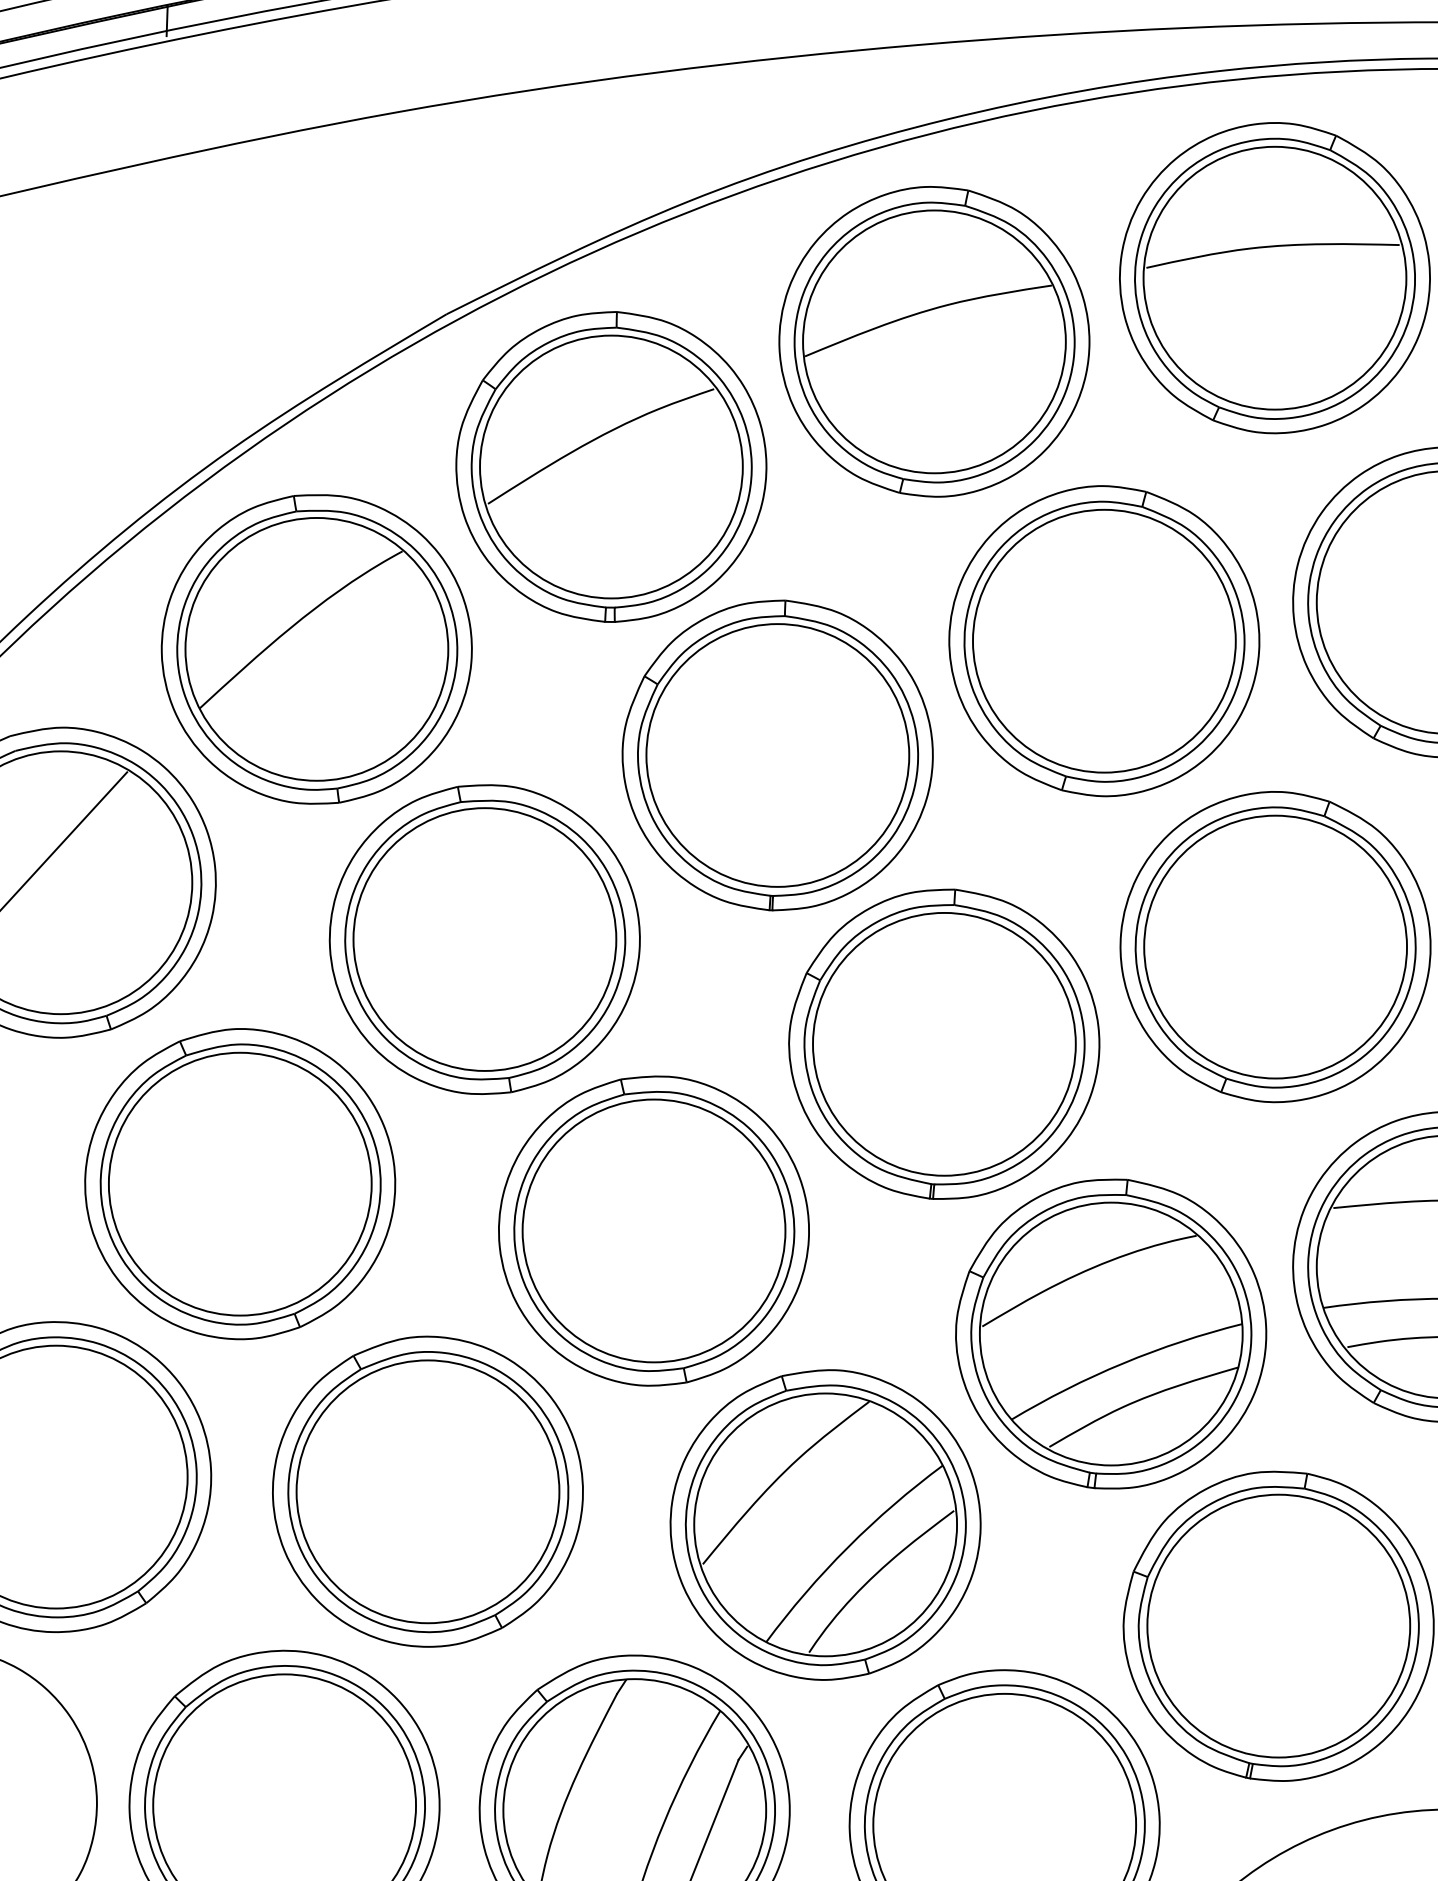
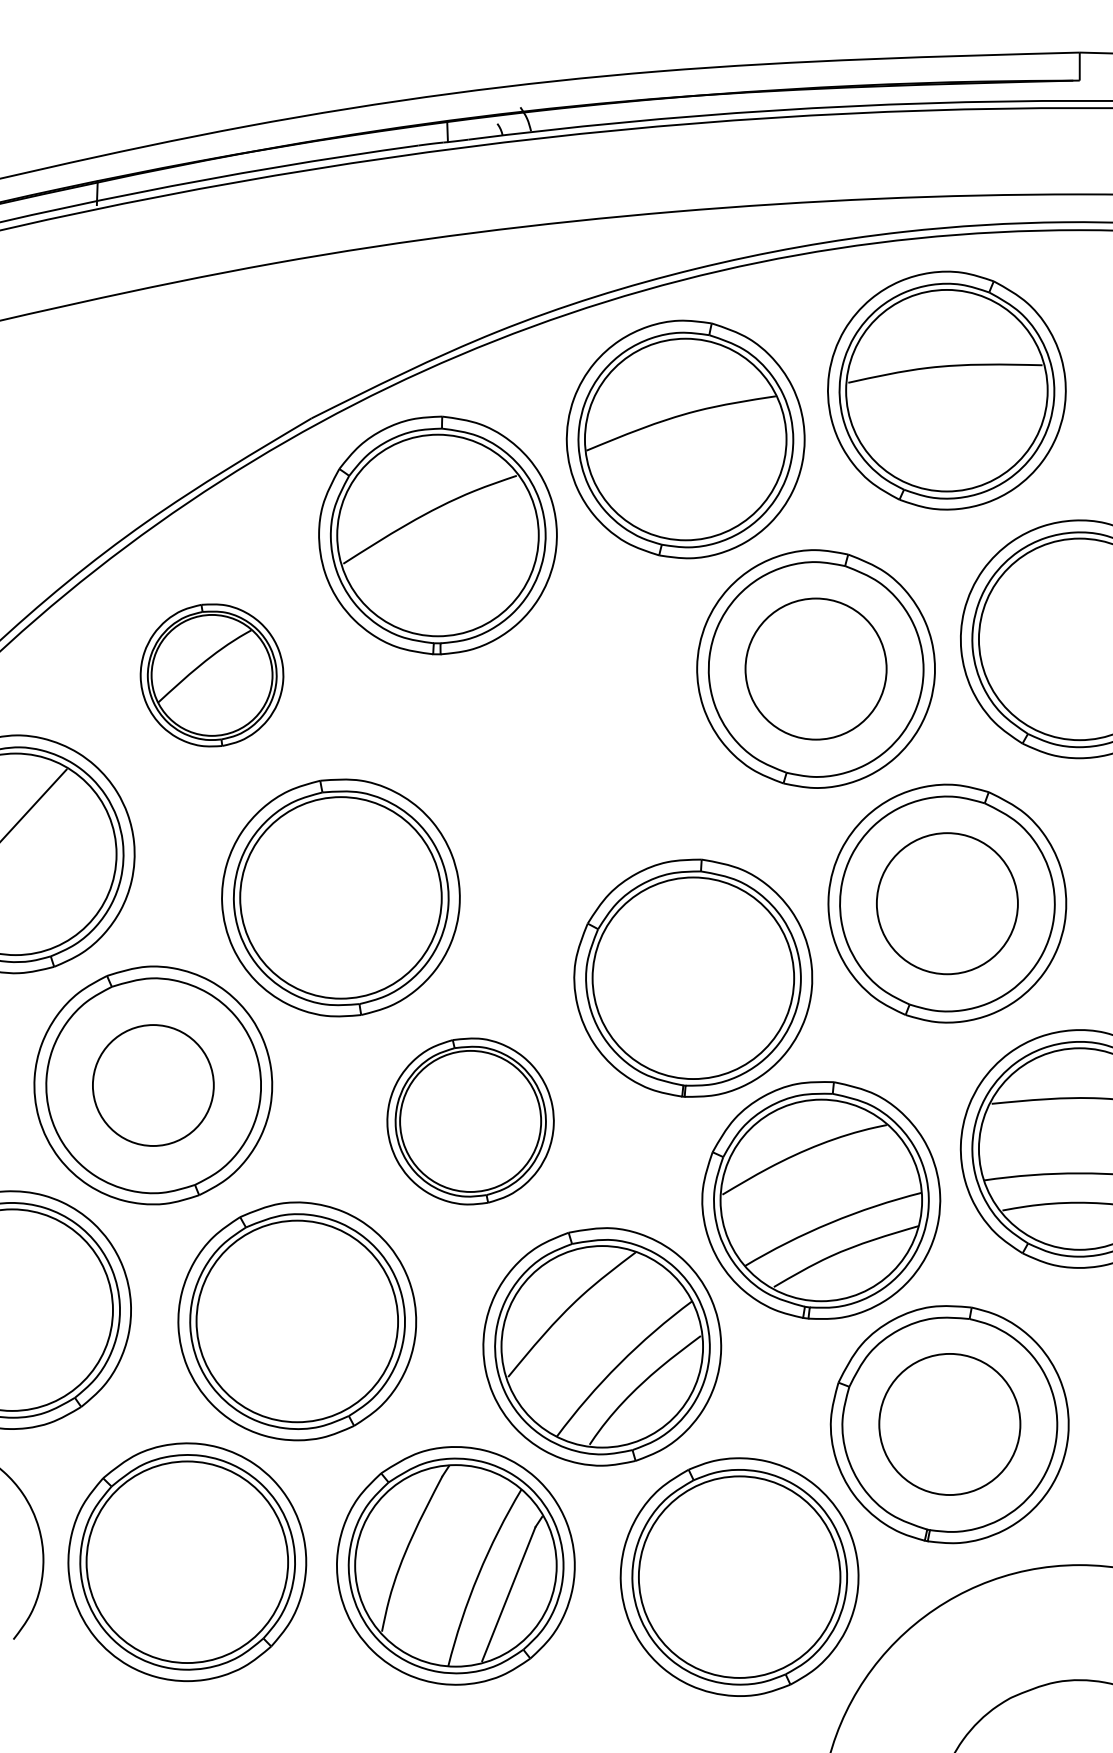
circle: (1103, 640) -> (815, 668), size x0.7
part: (316, 649) -> (211, 675), size x0.6
part: (777, 755) -> (565, 756), removed
circle: (1275, 946) -> (947, 903), size x0.7
circle: (240, 1184) -> (153, 1085), size x0.6
part: (653, 1231) -> (470, 1121), size x0.7
circle: (1278, 1626) -> (949, 1424), size x0.7

